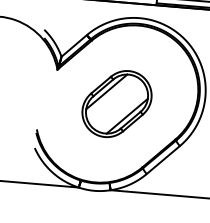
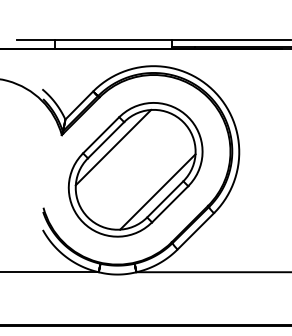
part: (116, 103) -> (135, 169), size x1.67

